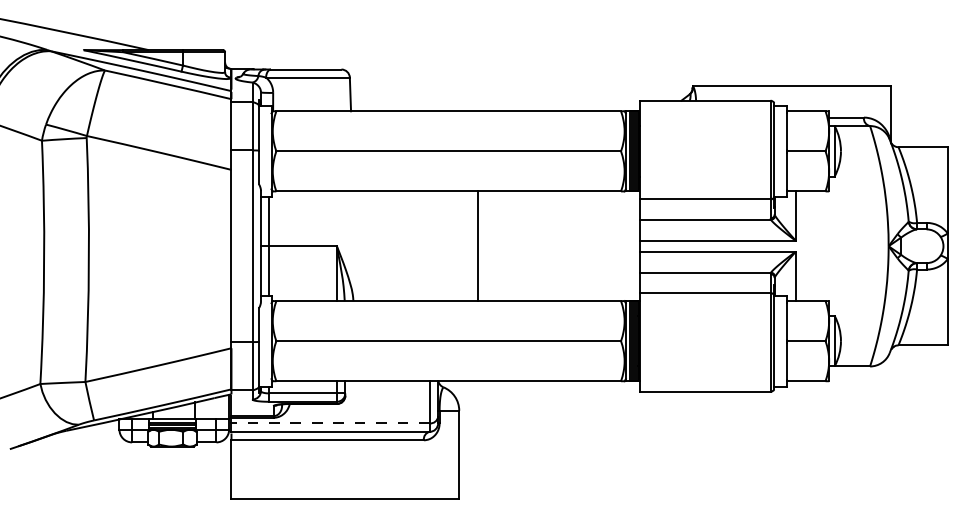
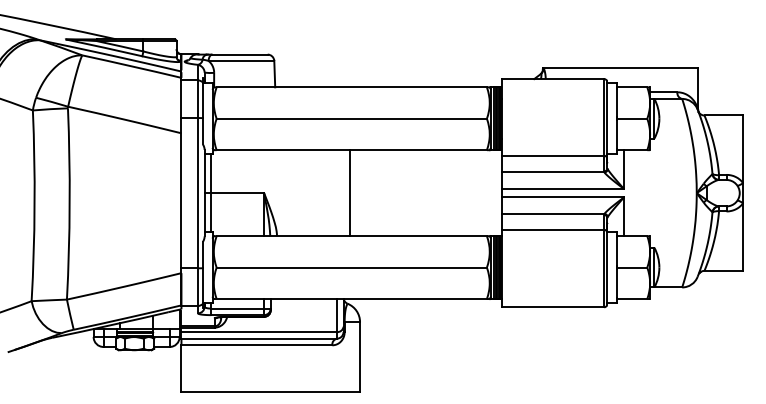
line: (477, 246) -> (350, 193), moved
line: (330, 423) -> (259, 332), dashed -> solid

